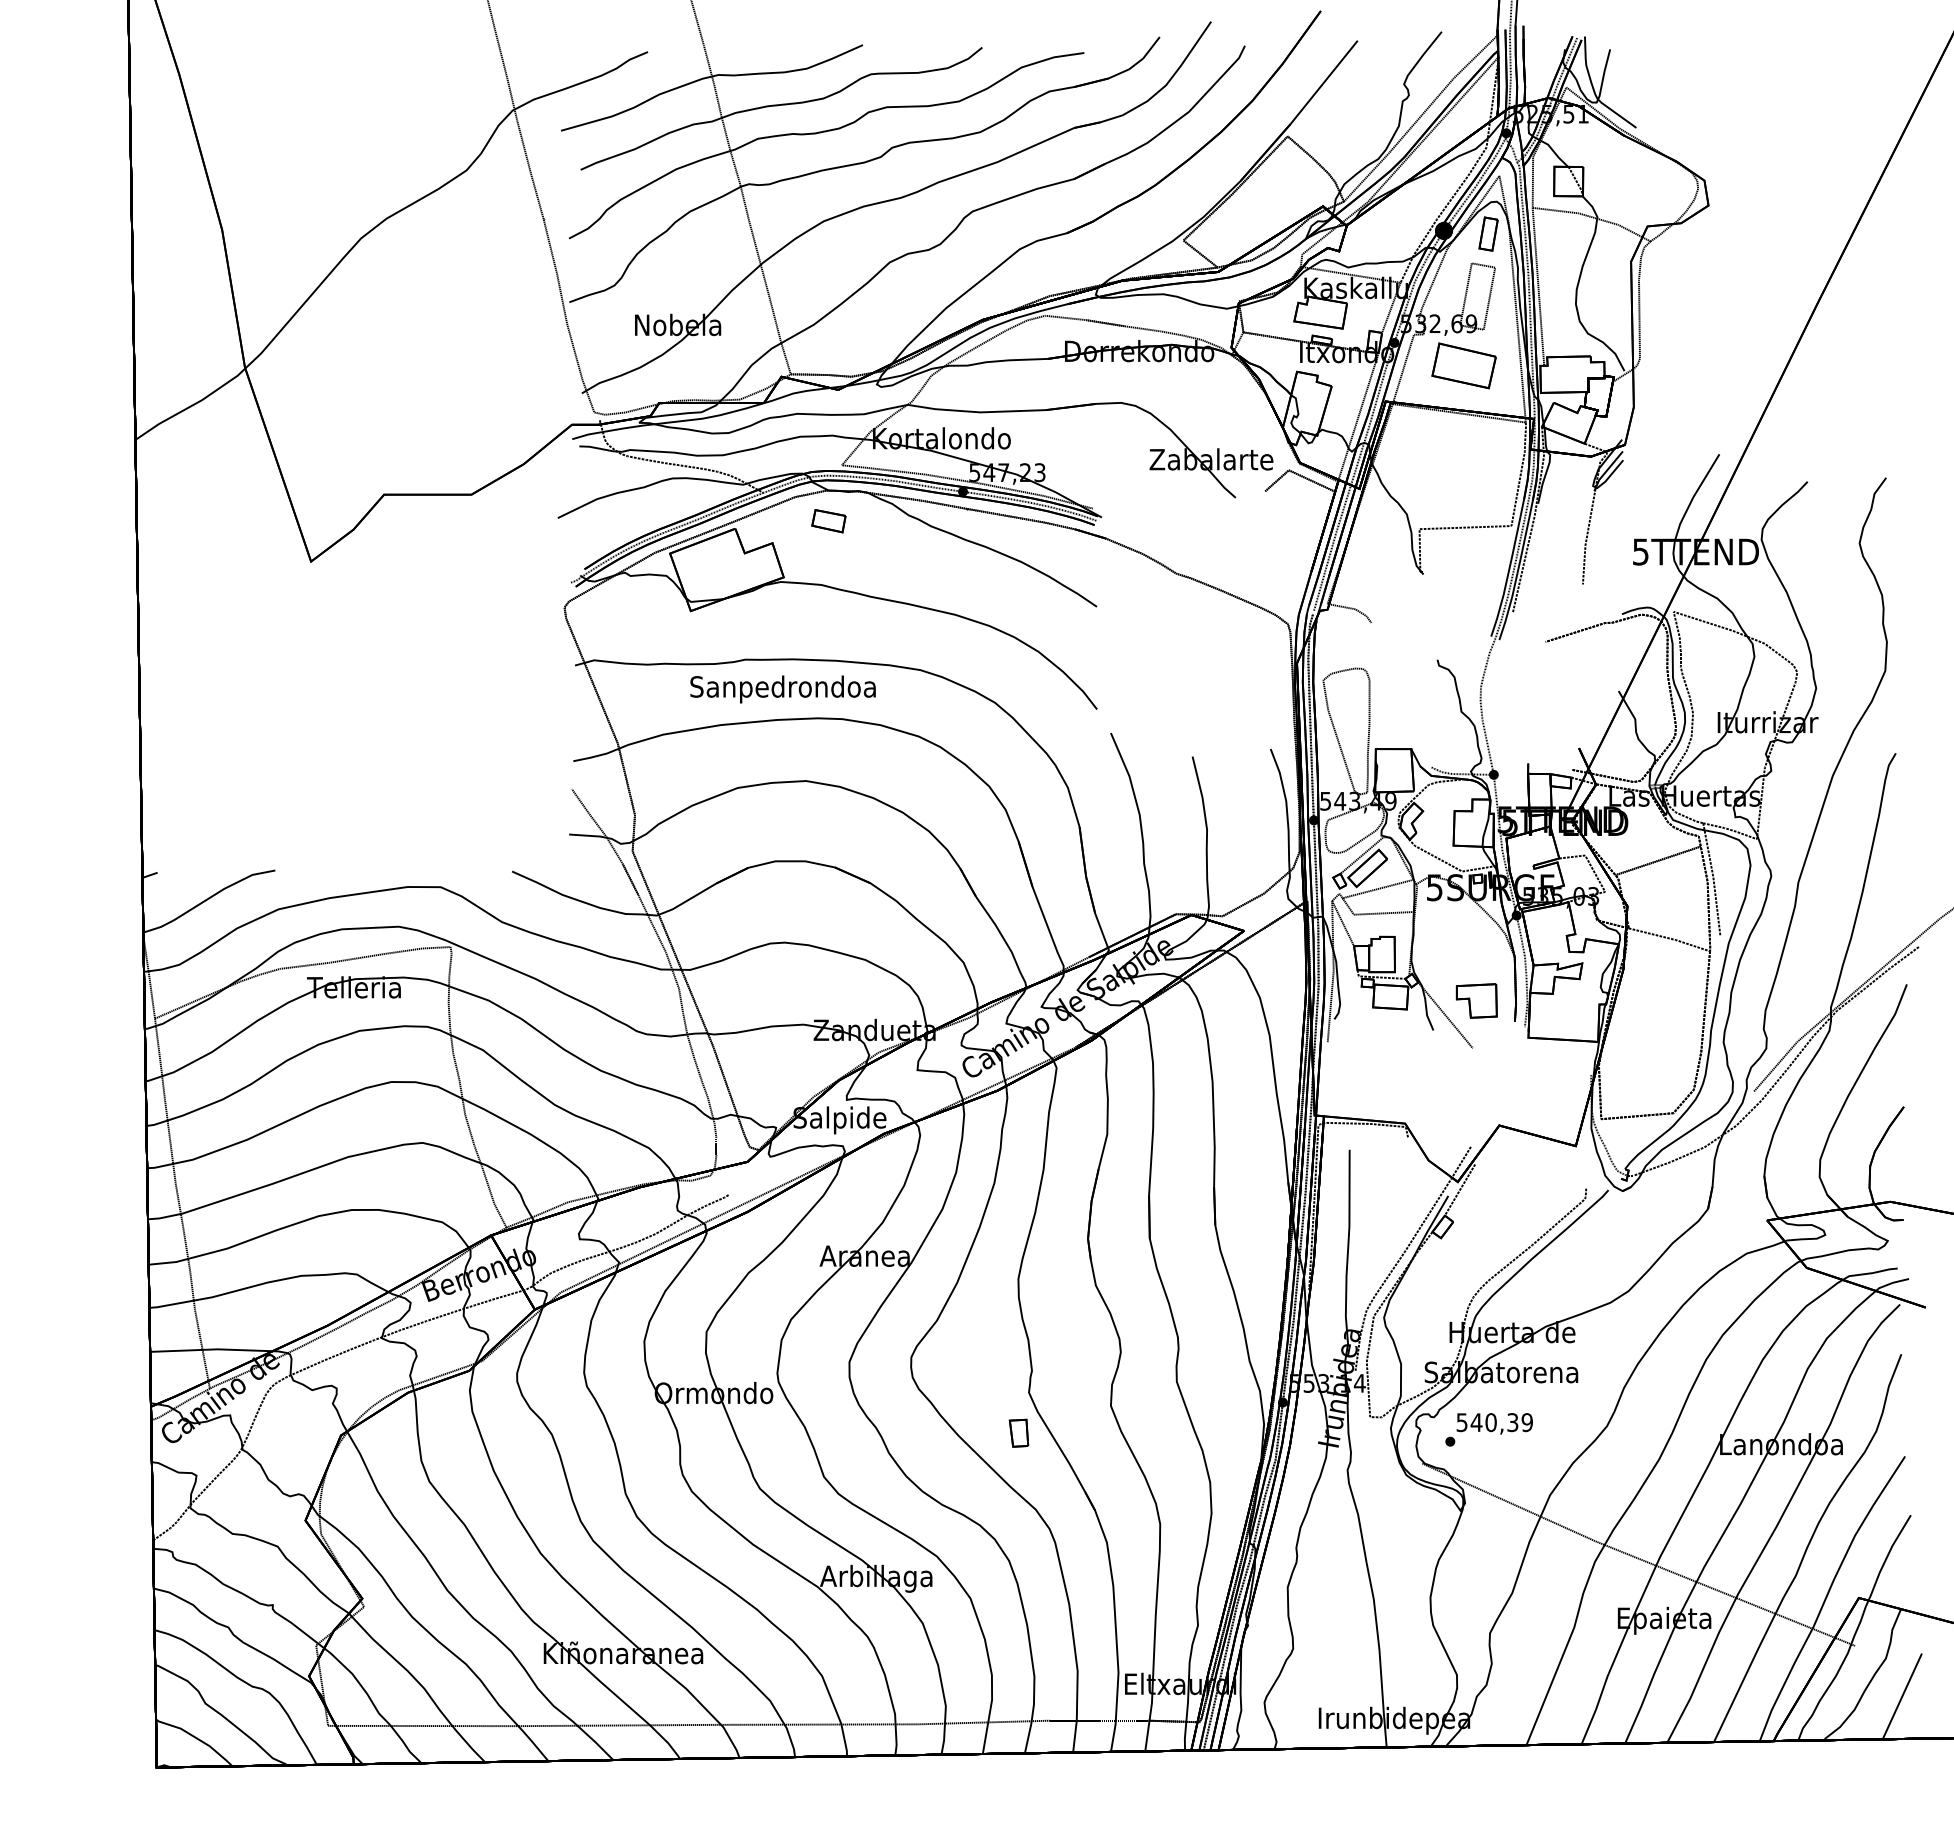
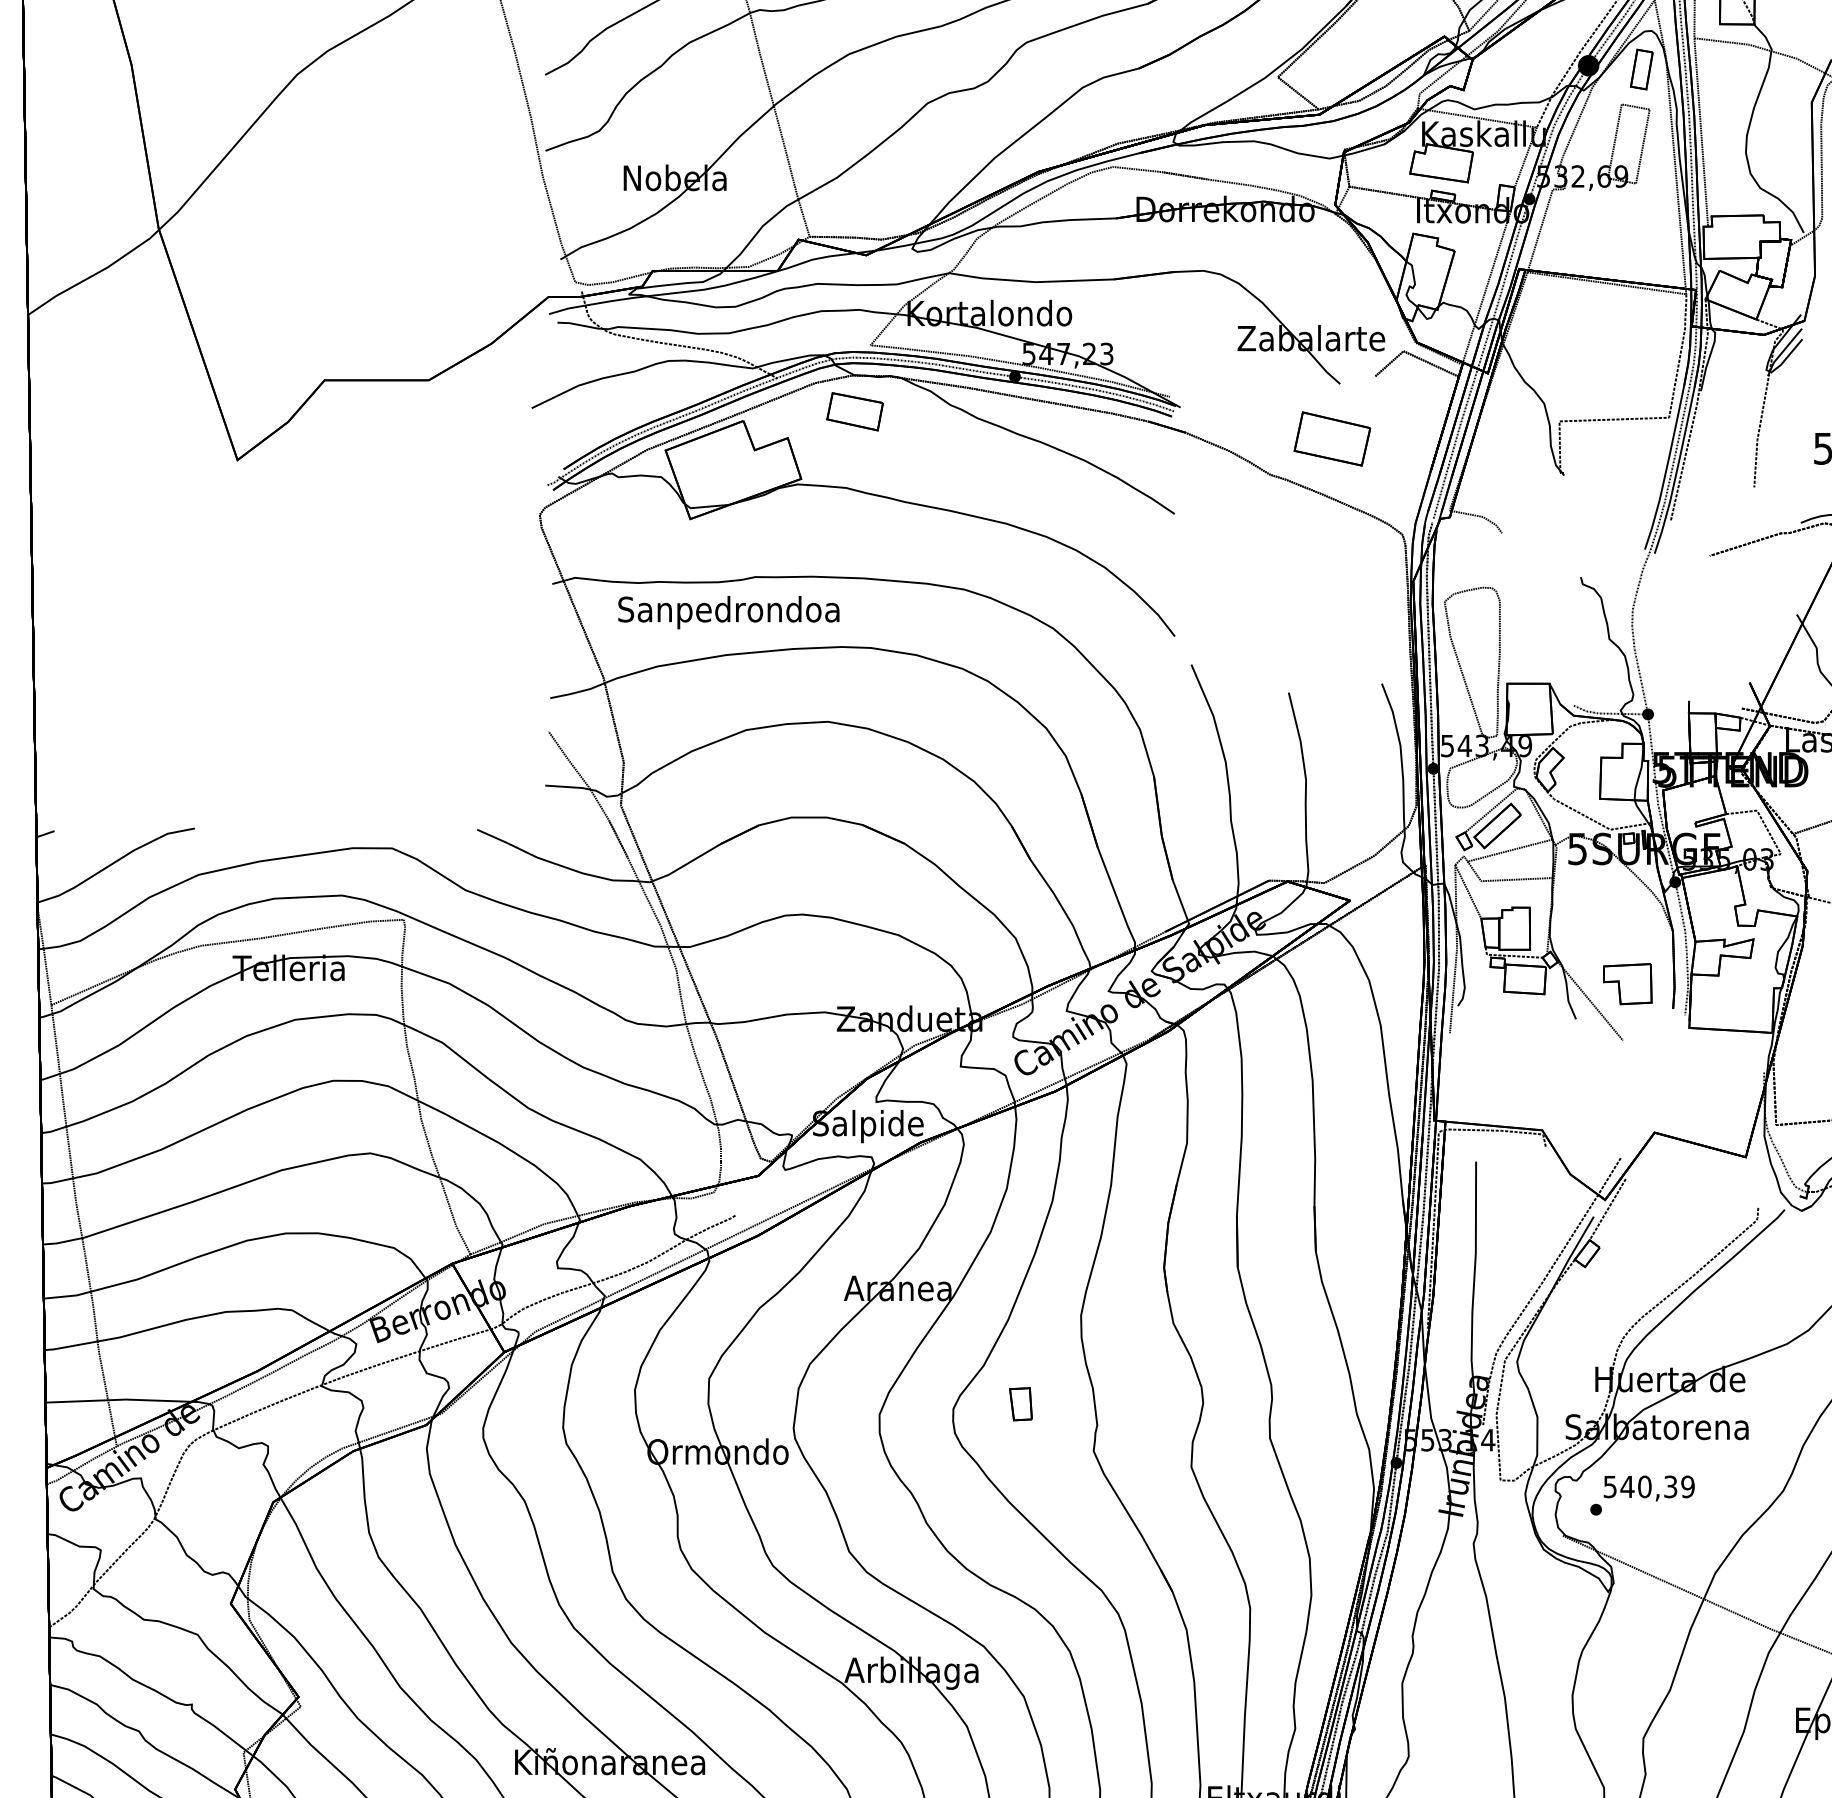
part: (1463, 365) -> (1331, 438), moved
part: (828, 521) -> (854, 412), size x1.4
text: (782, 689) -> (728, 612), moved
part: (1018, 1432) -> (1020, 1403), moved

